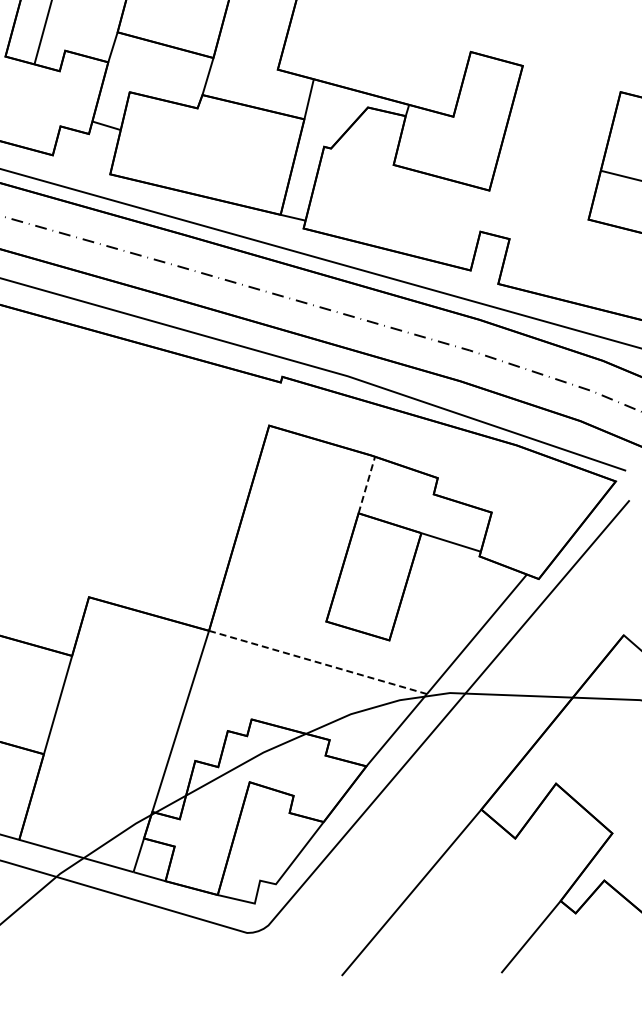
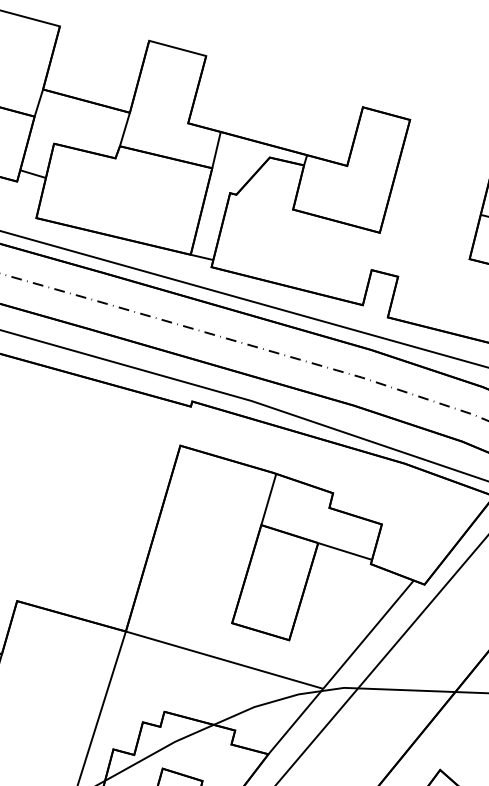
line: (366, 484) -> (268, 499), dashed -> solid
line: (318, 662) -> (225, 660), dashed -> solid

